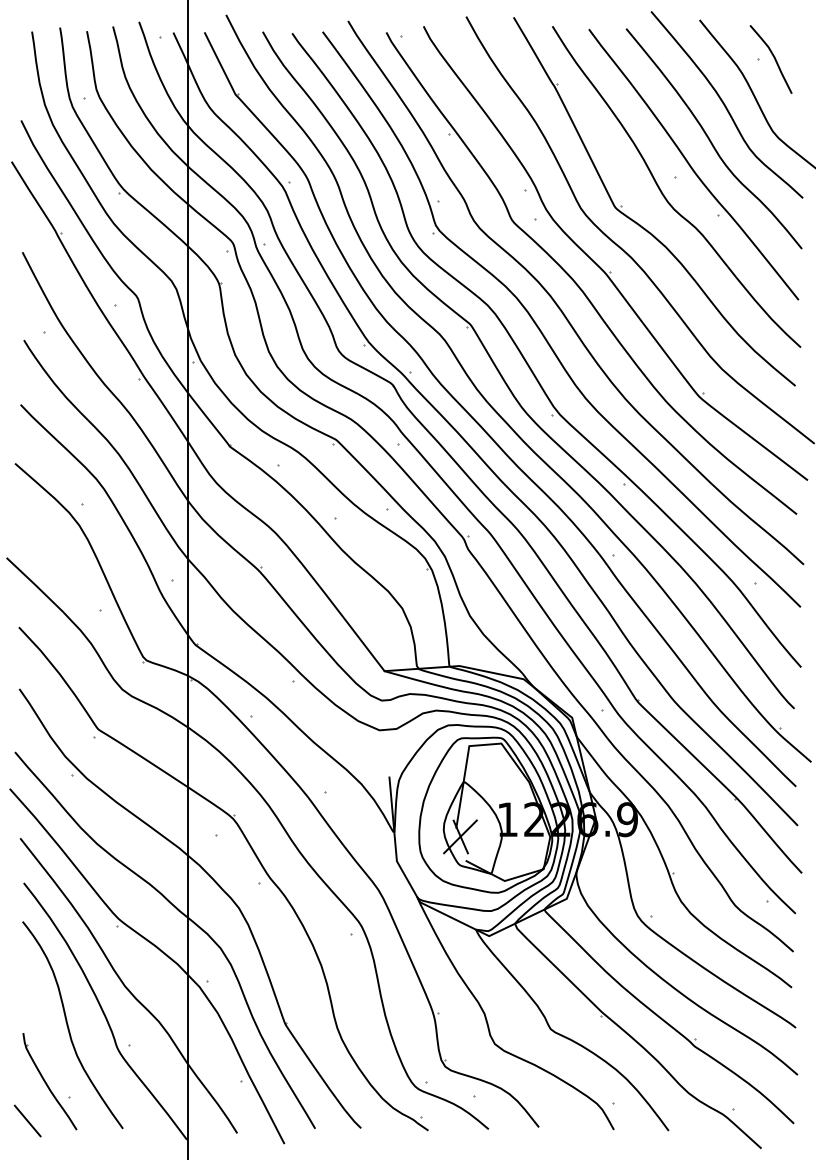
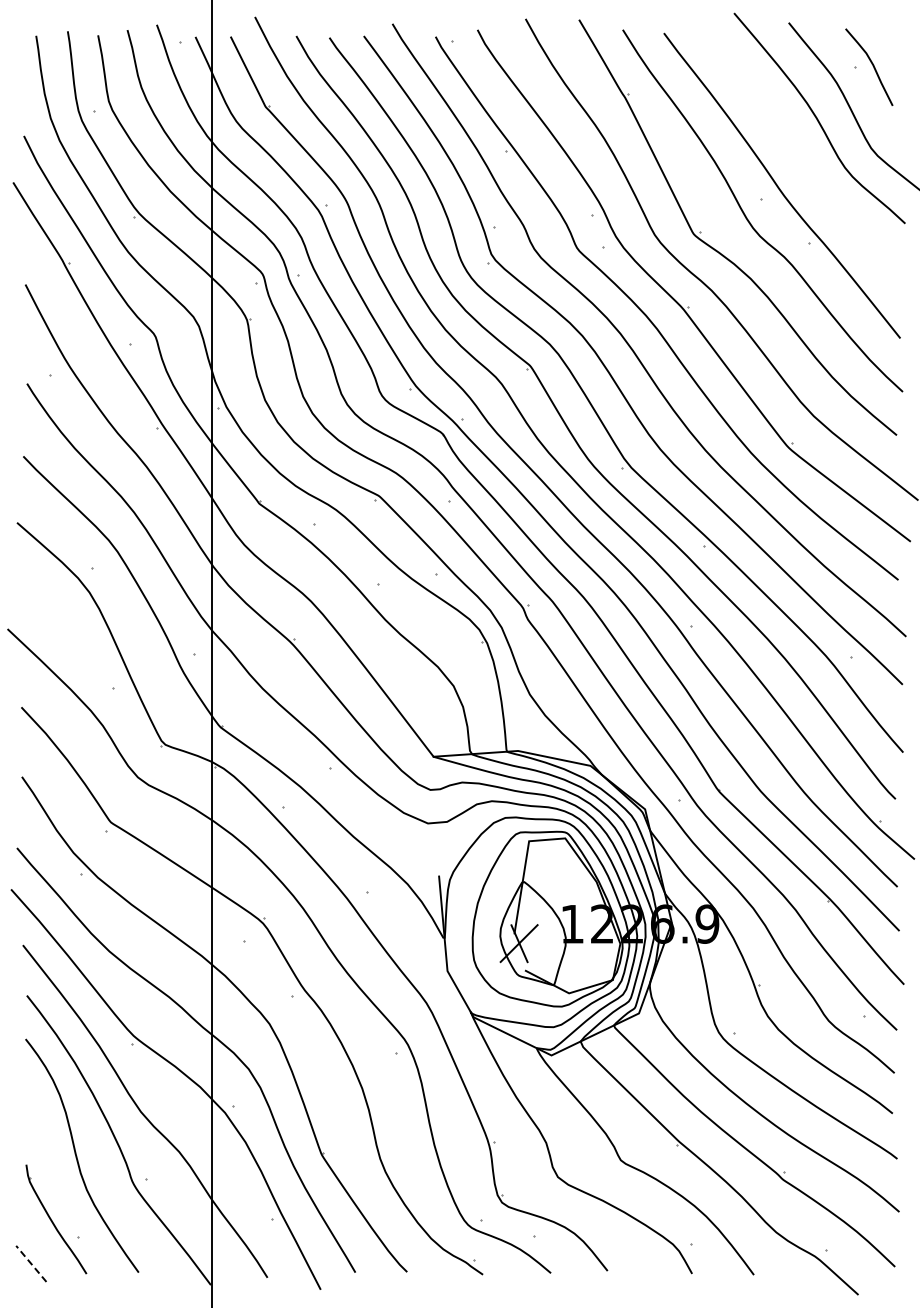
curve: (710, 140) -> (801, 158), removed
line: (27, 1120) -> (31, 1263), solid -> dashed

